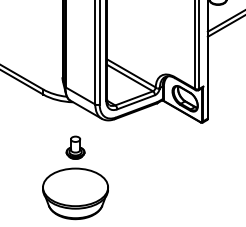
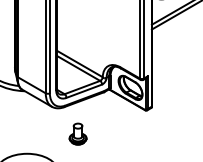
part: (75, 147) -> (78, 133), moved

